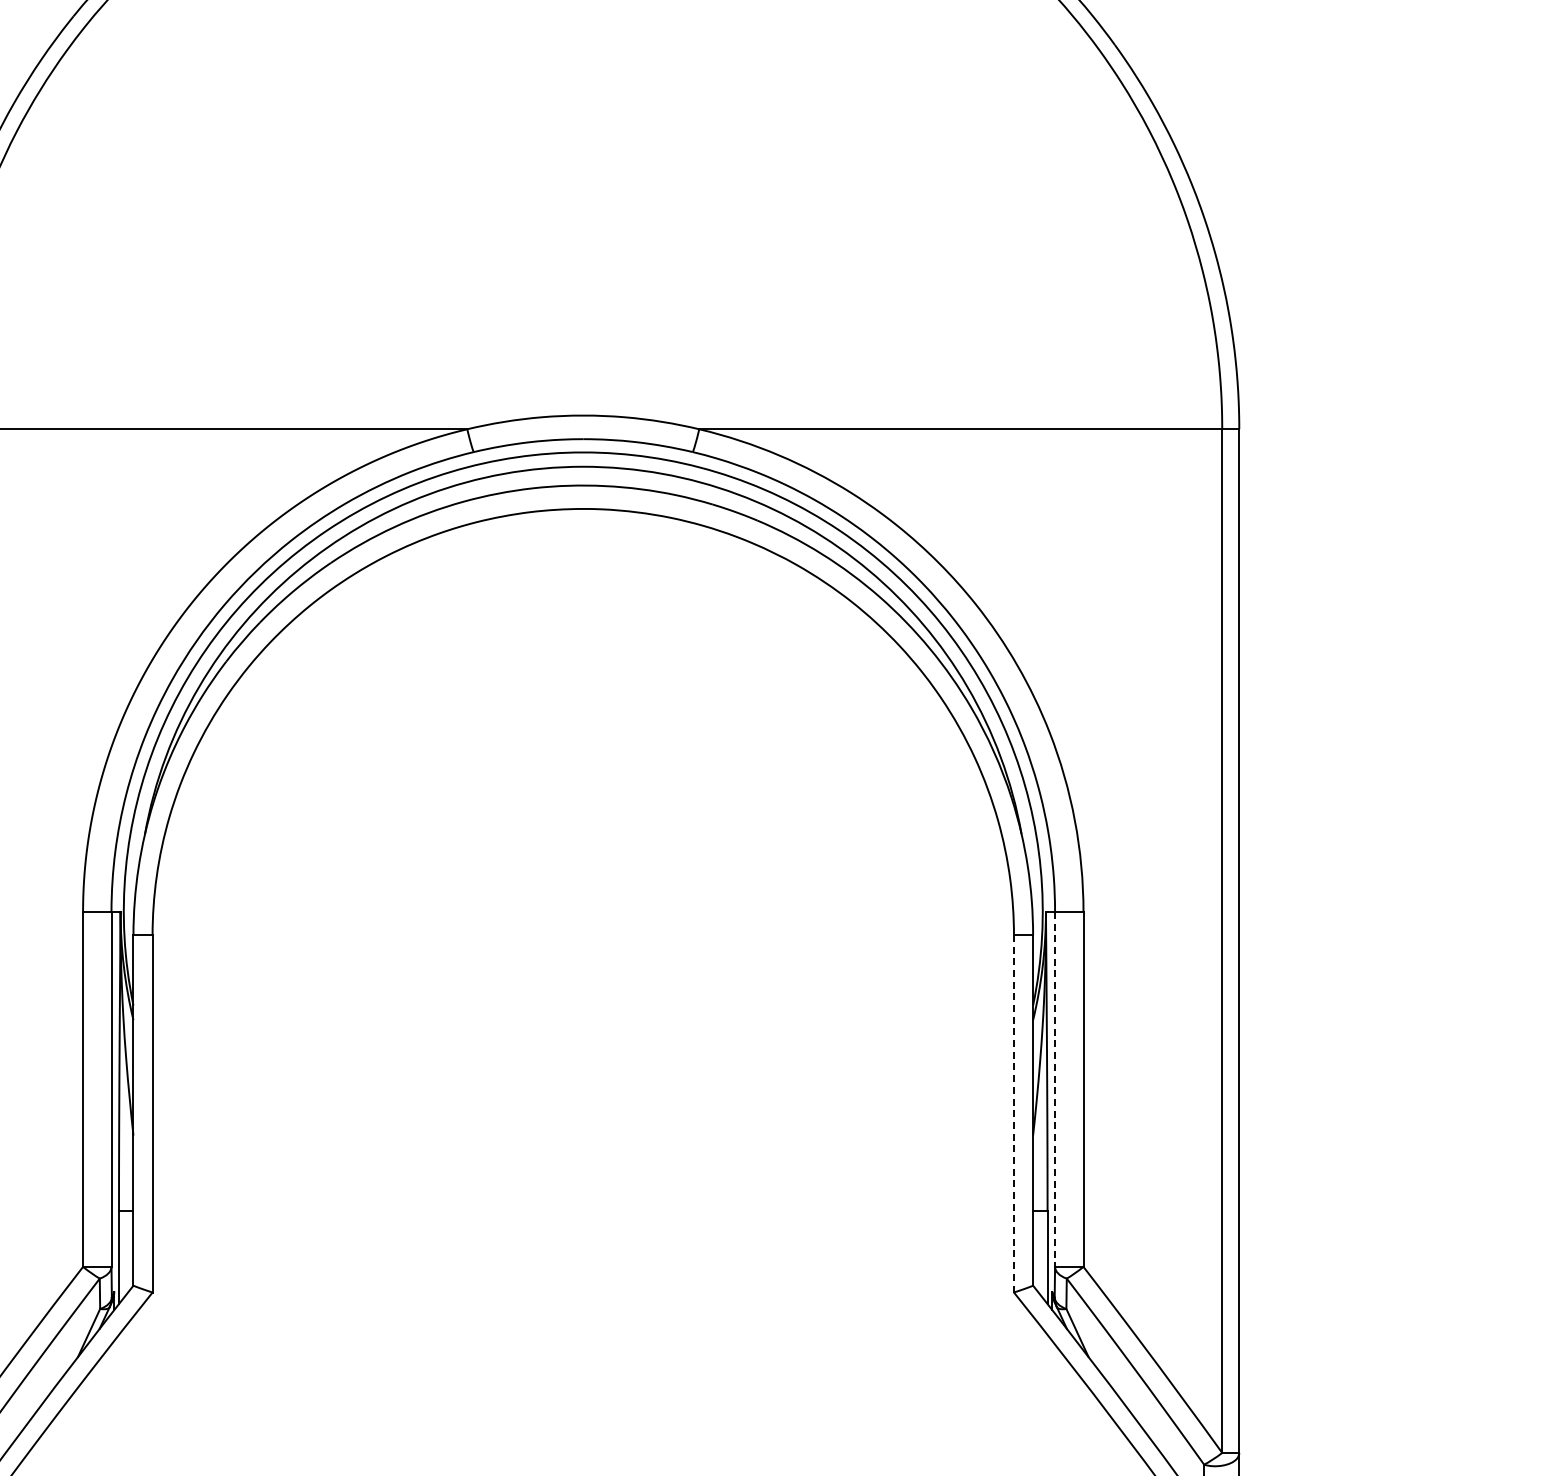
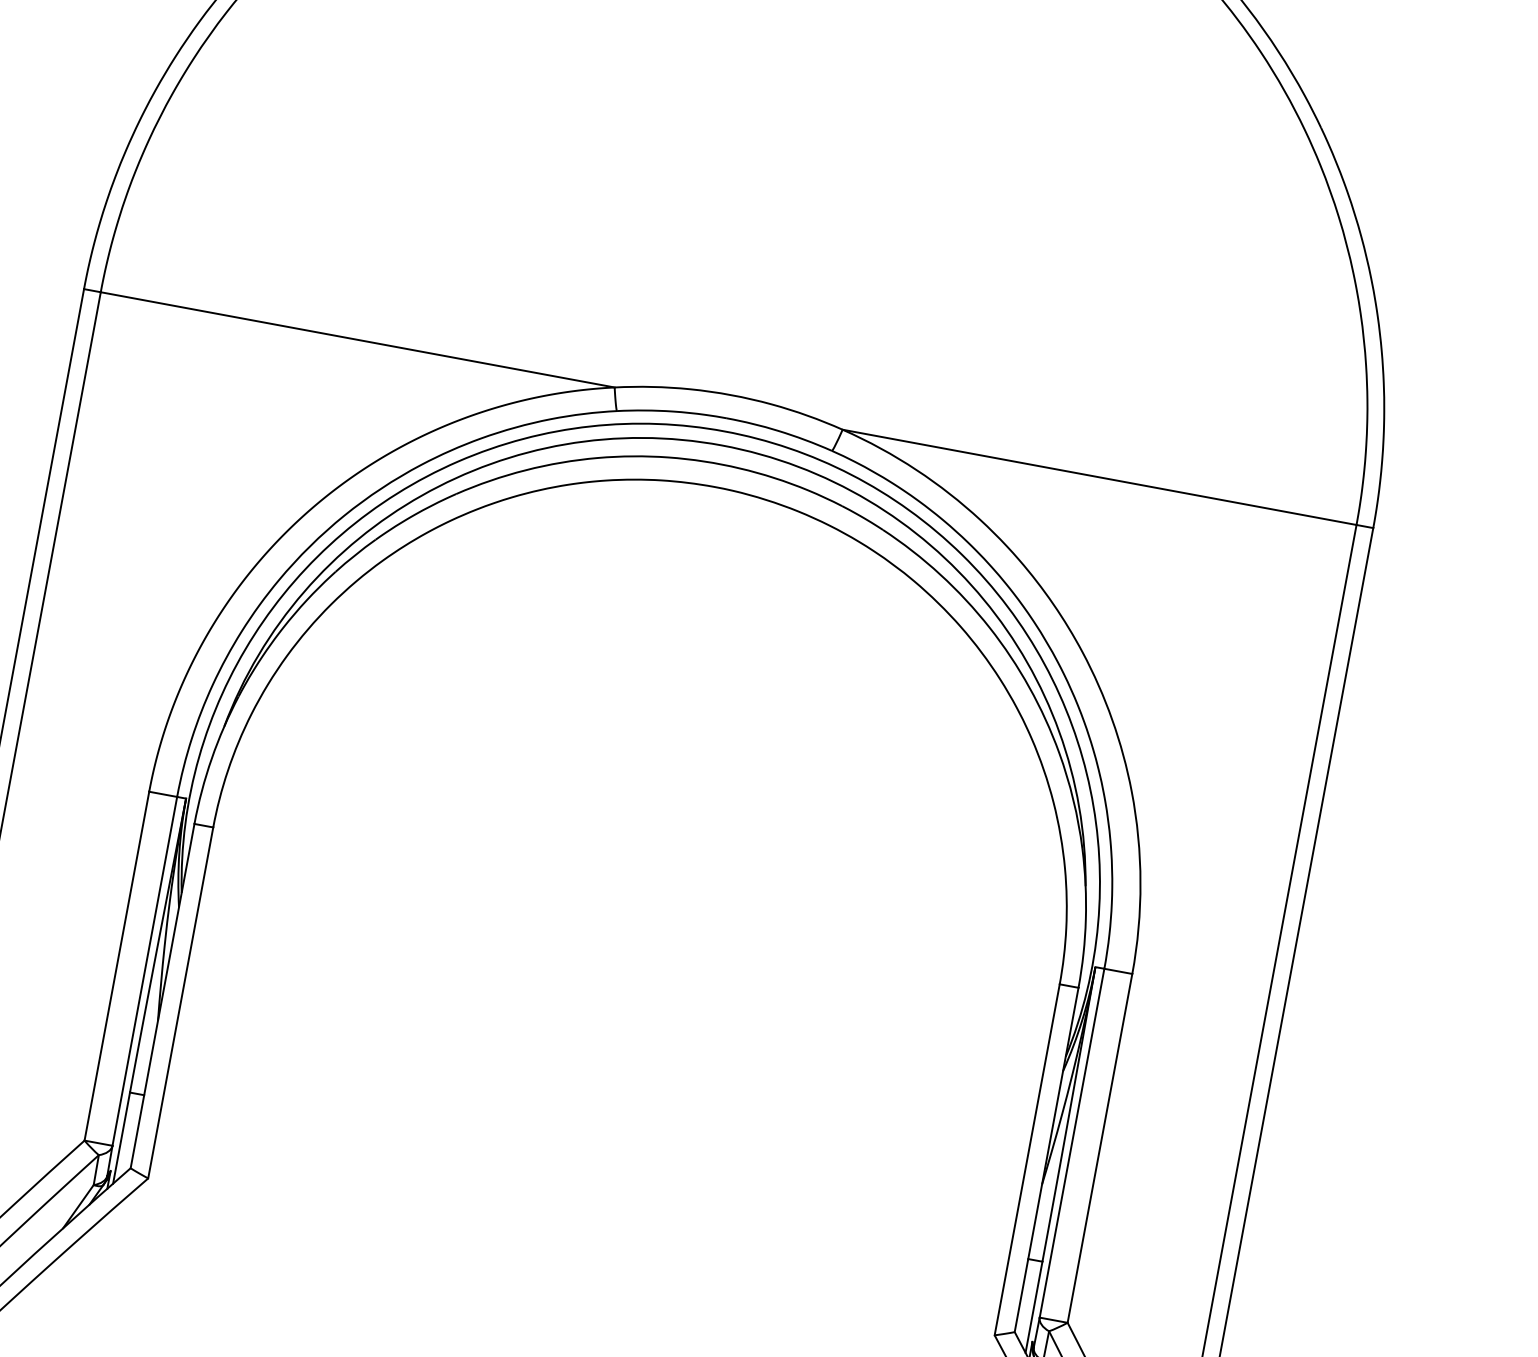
line: (1055, 1089) -> (1072, 1143), dashed -> solid
line: (1013, 1113) -> (1026, 1159), dashed -> solid

